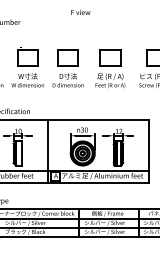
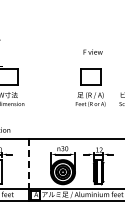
text: (80, 11) -> (92, 51), moved
part: (67, 68) -> (47, 87), removed
line: (48, 145) -> (28, 164), solid -> dashed

